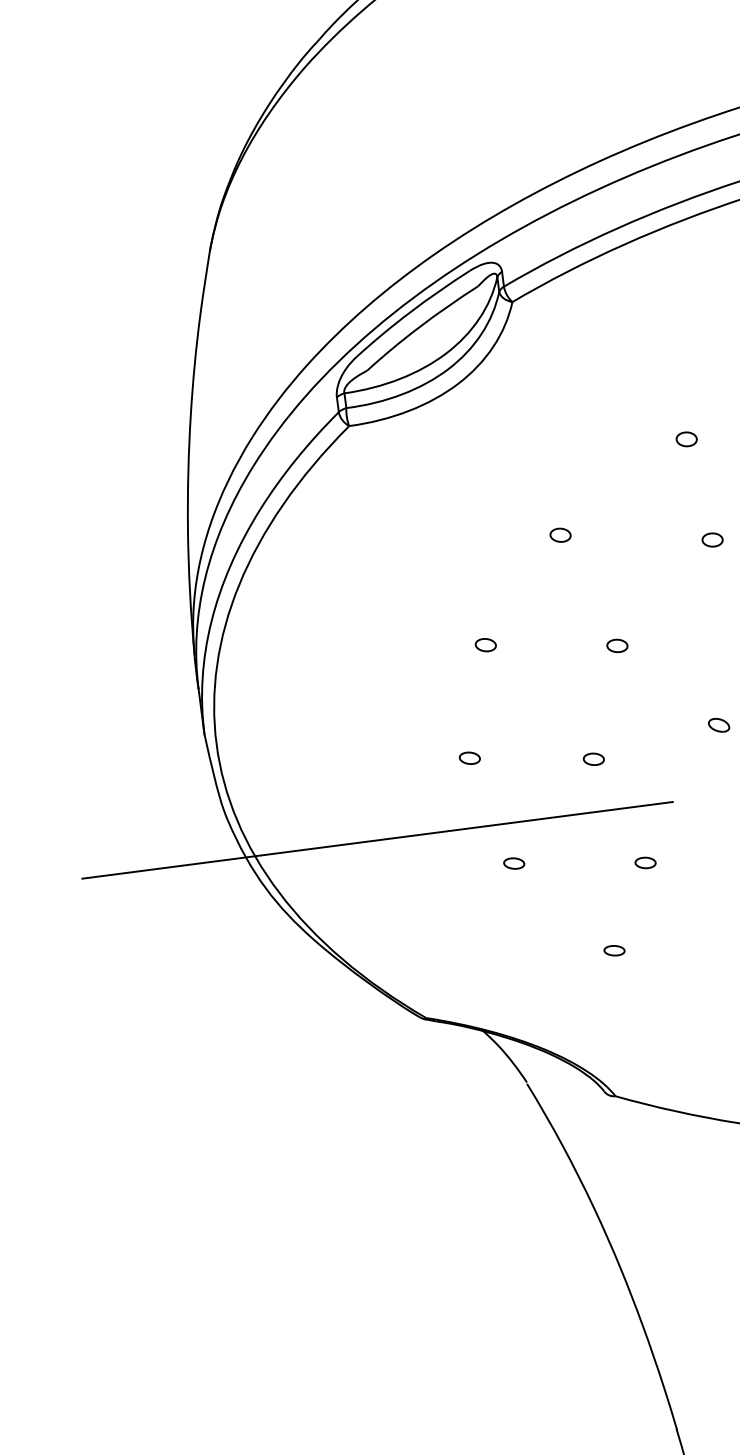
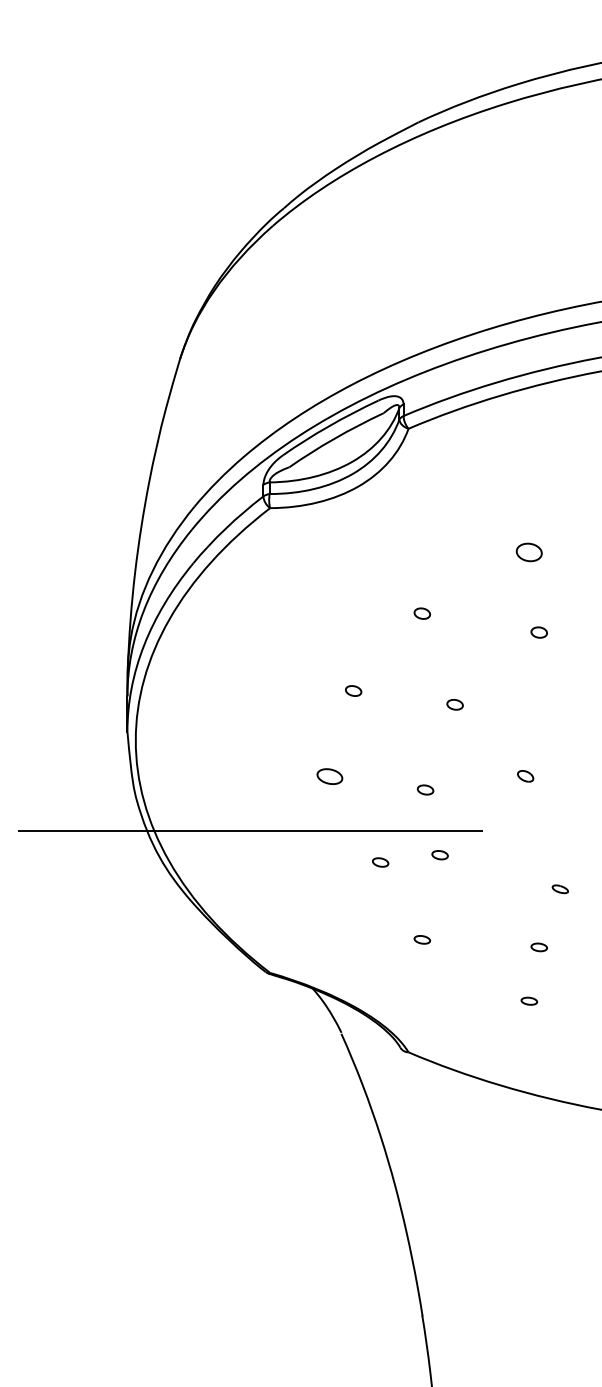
part: (686, 438) -> (529, 551), size x1.6
part: (469, 758) -> (329, 776), size x1.6
part: (514, 863) -> (380, 862), moved
part: (644, 863) -> (439, 855), moved

